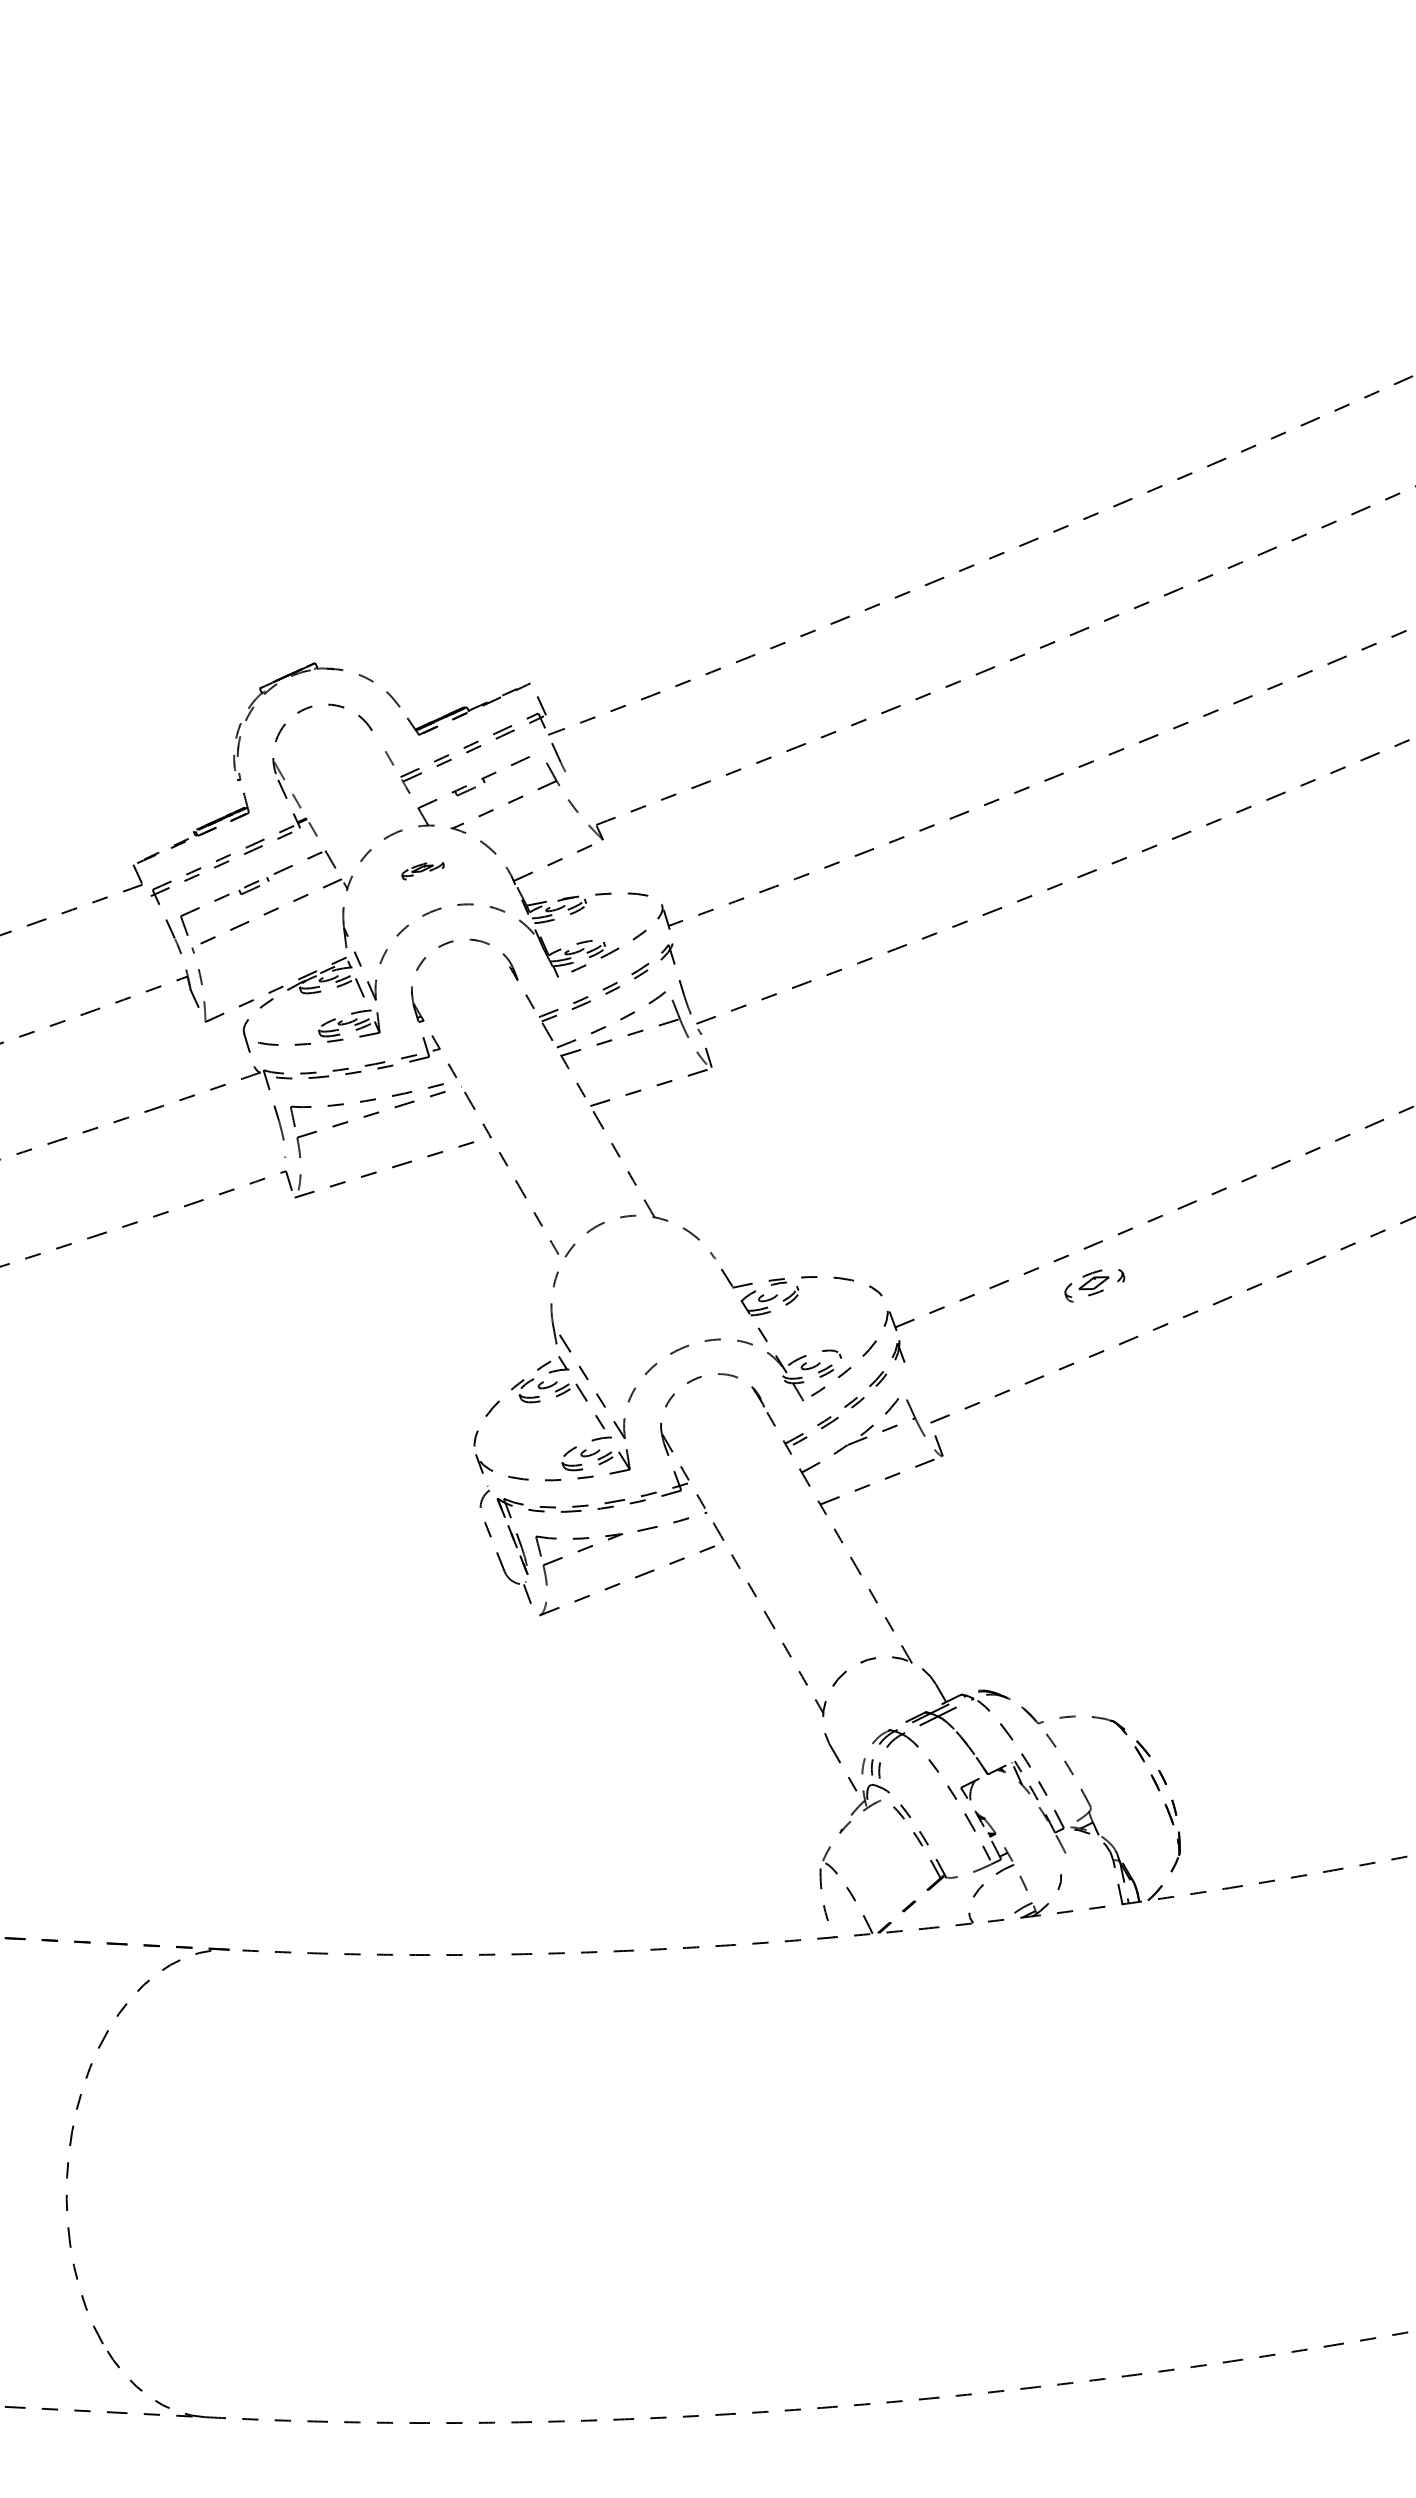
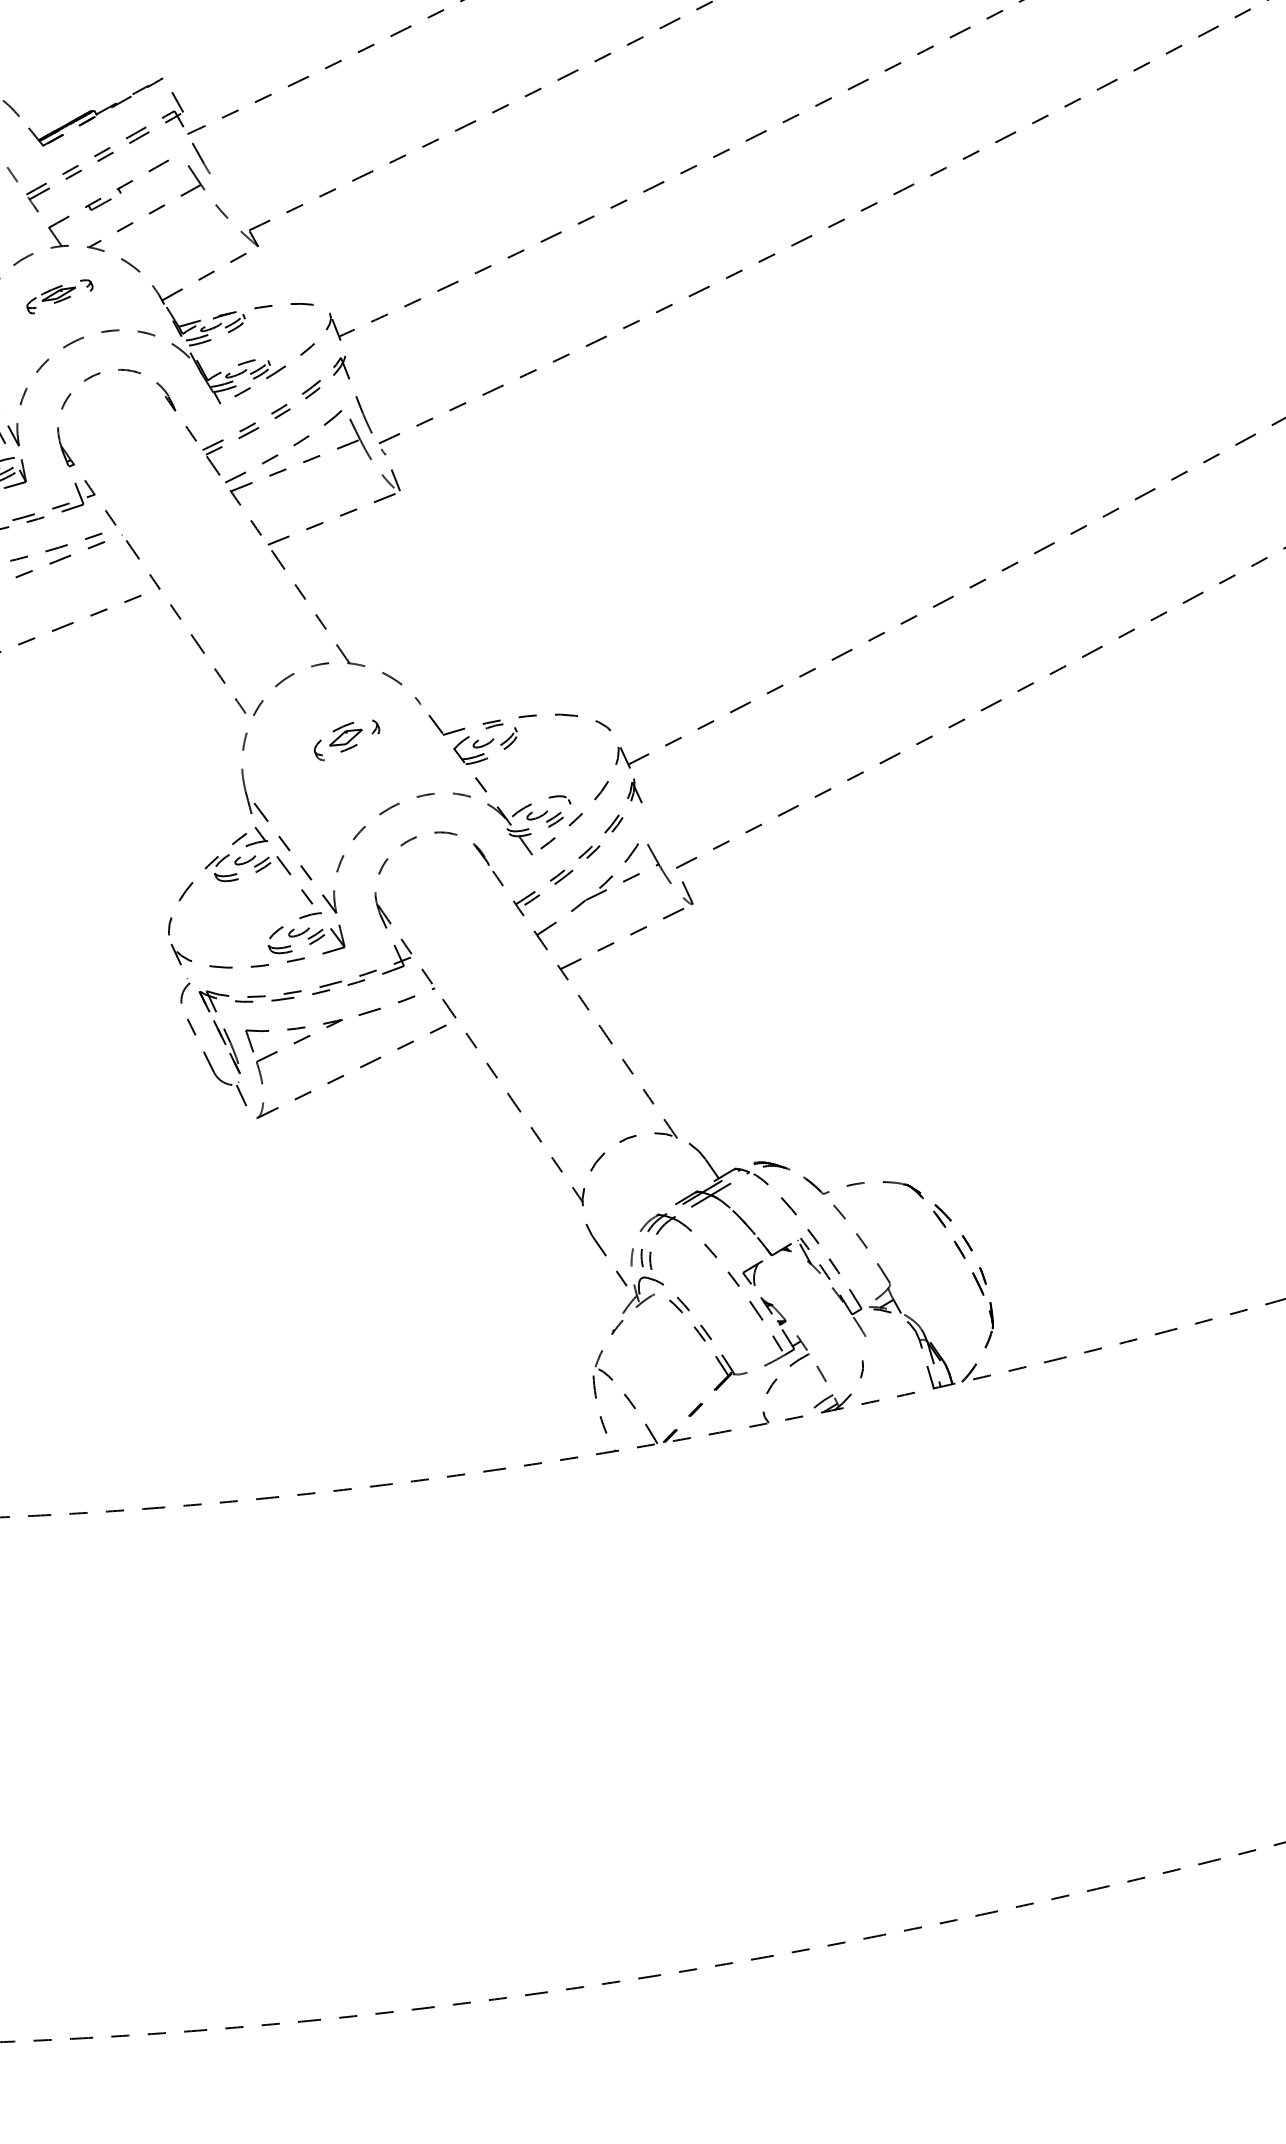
part: (422, 870) -> (59, 296), size x1.43
part: (1094, 1285) -> (346, 740), moved

